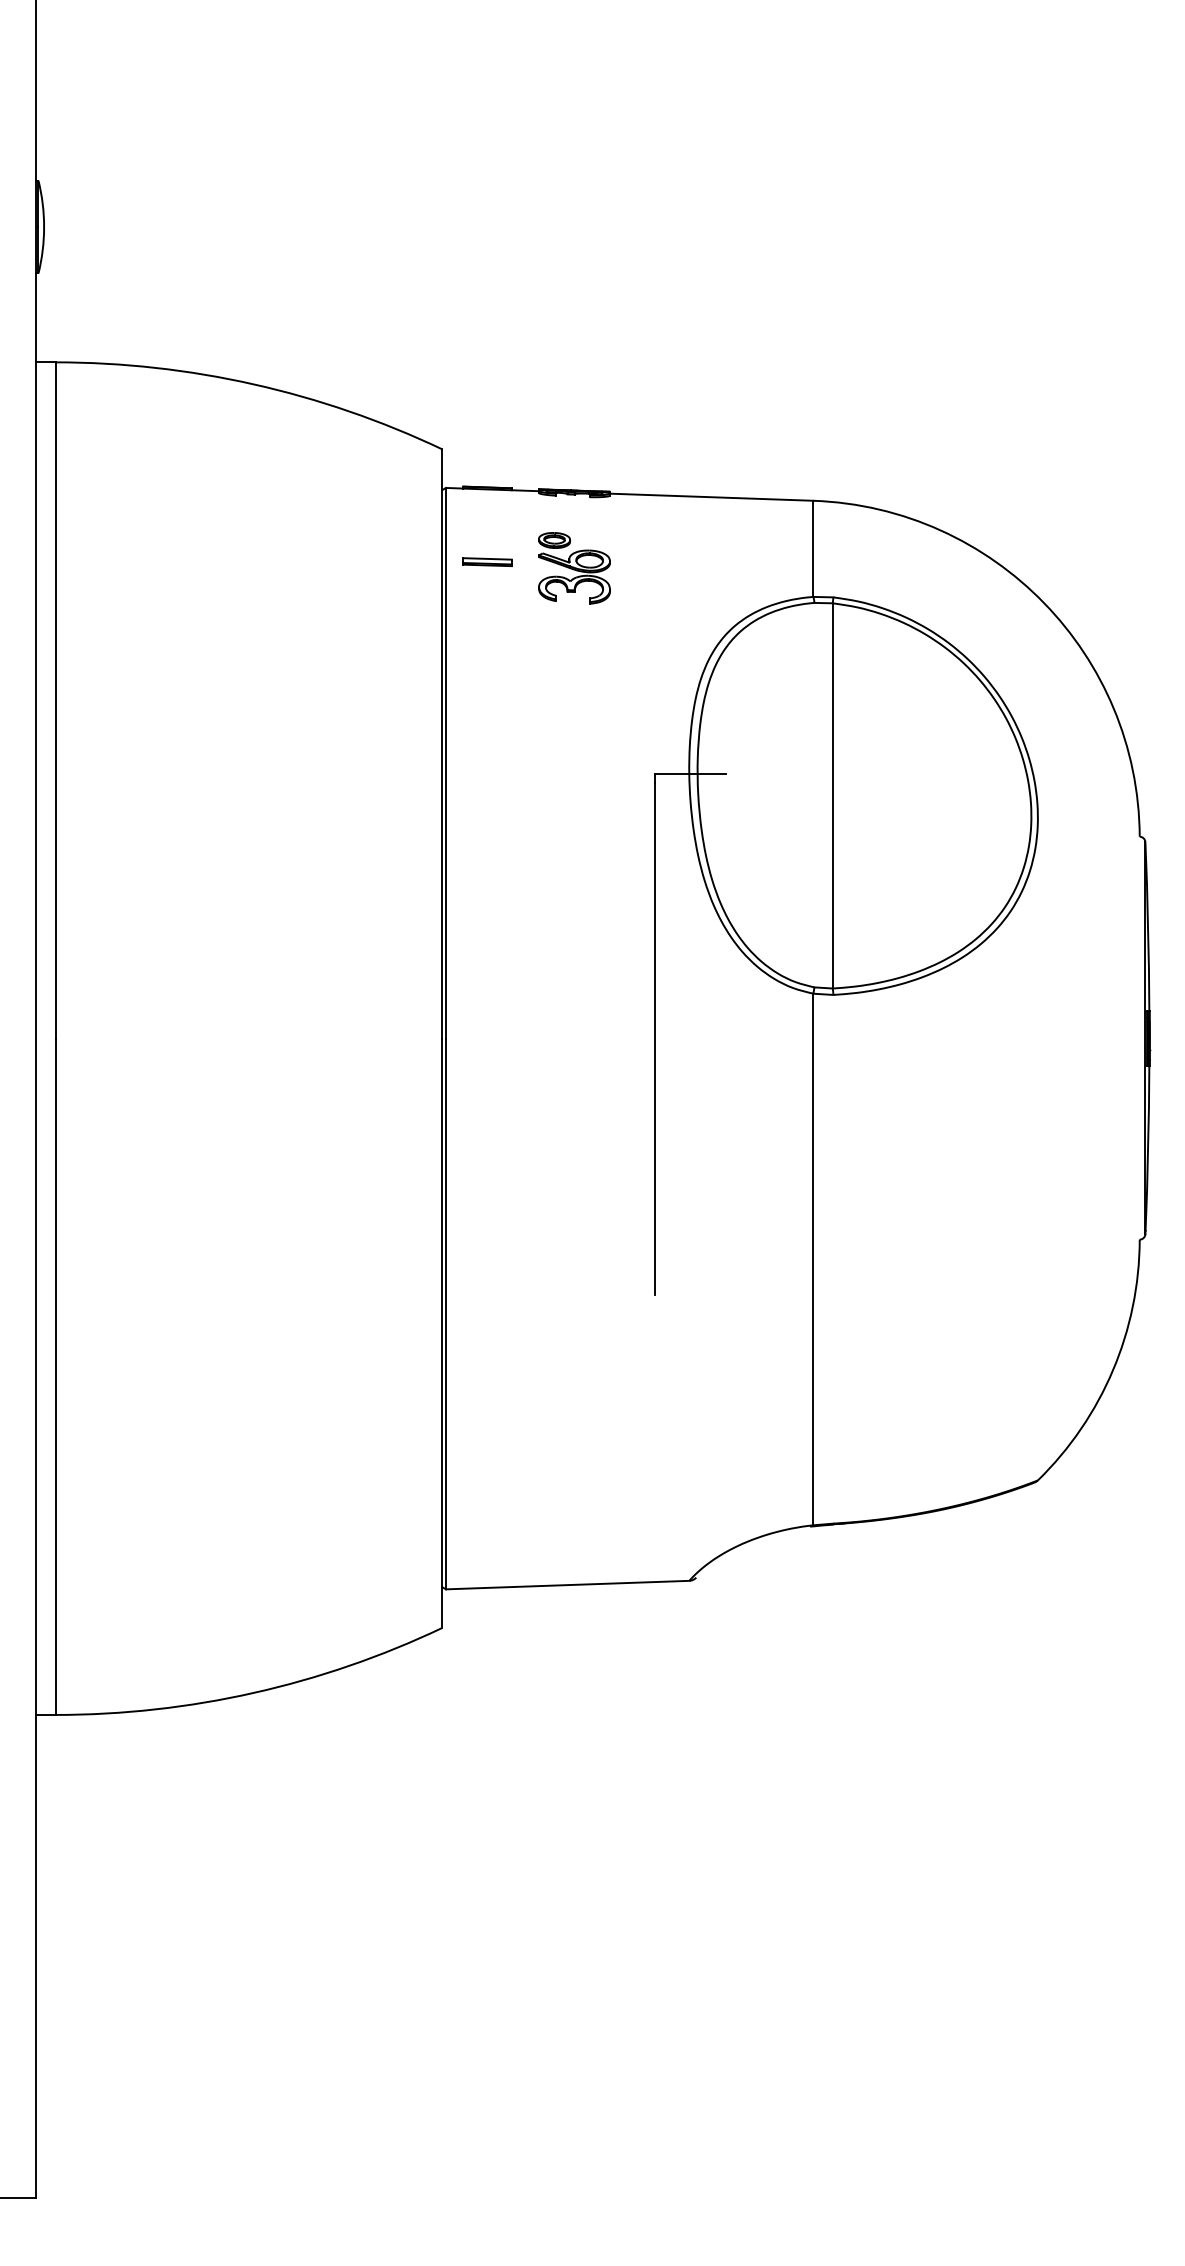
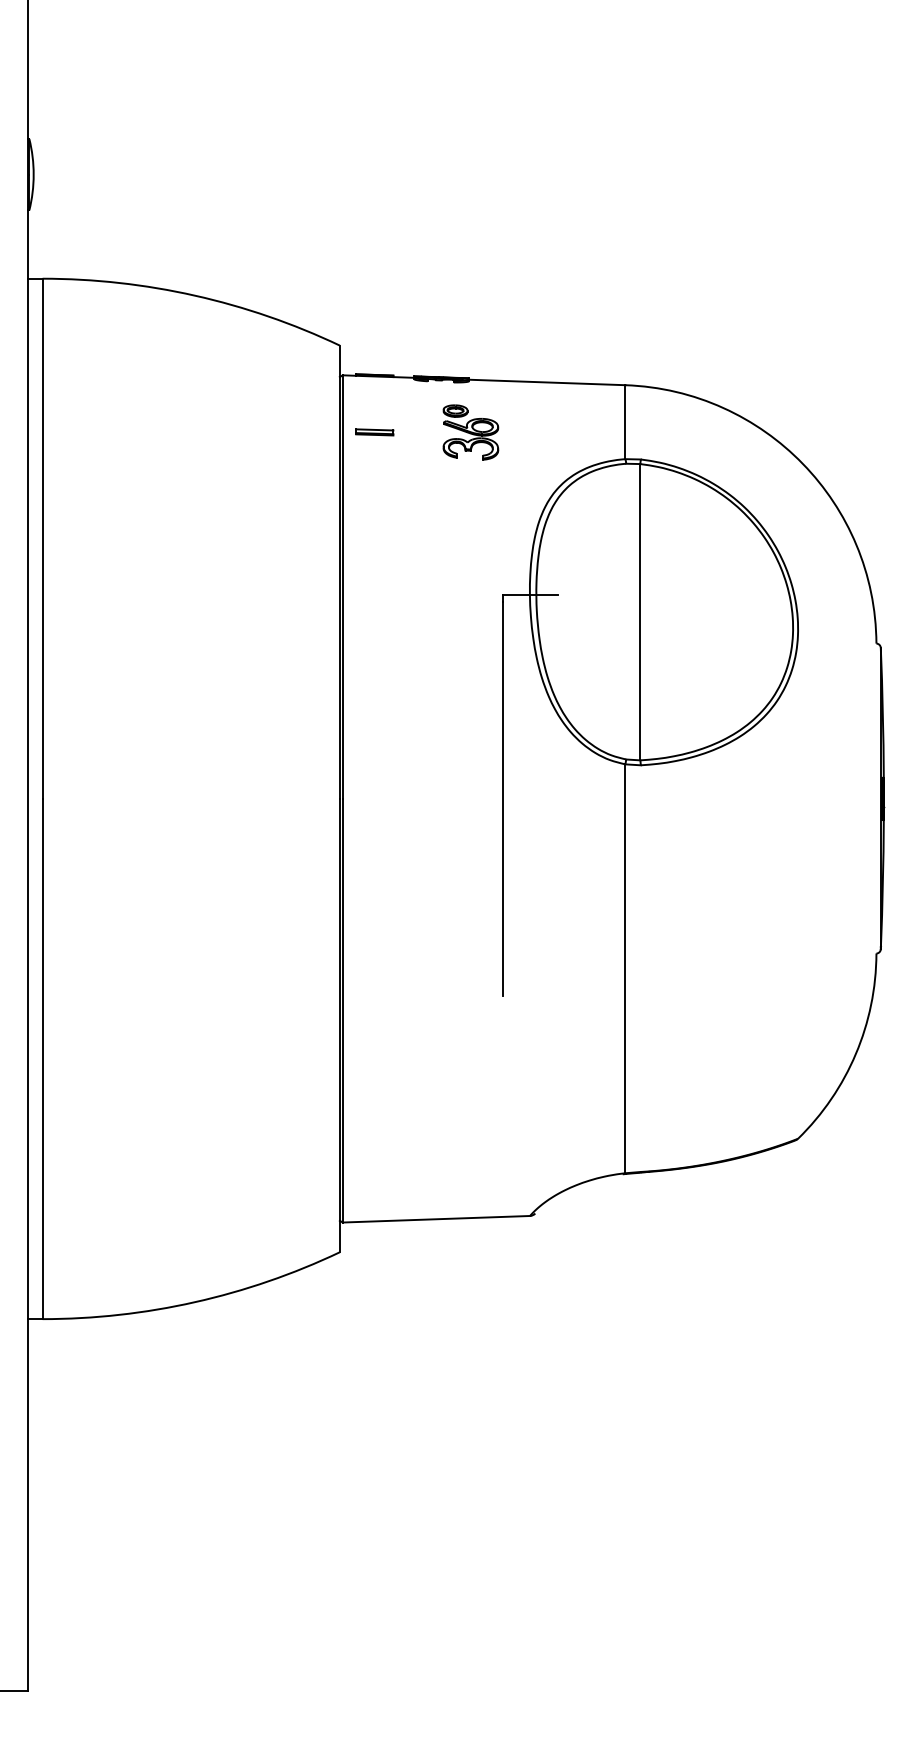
part: (574, 568) -> (470, 432), moved

